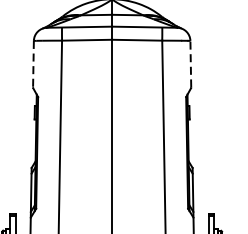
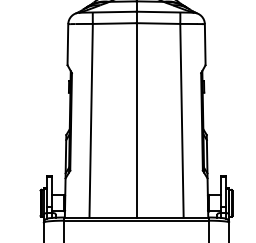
line: (191, 63) -> (205, 43), dashed -> solid
line: (33, 64) -> (67, 44), dashed -> solid

